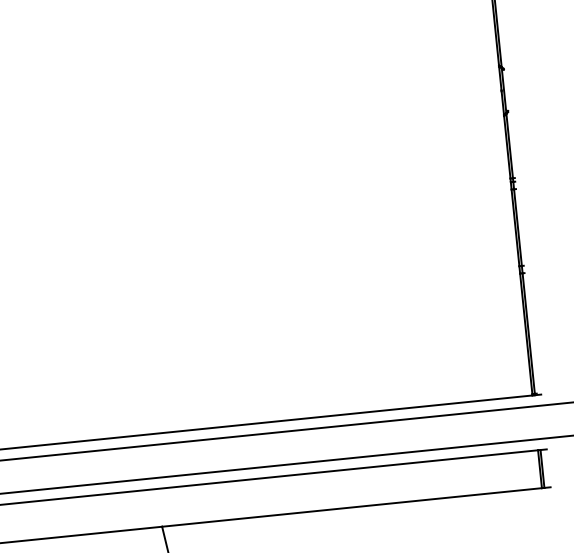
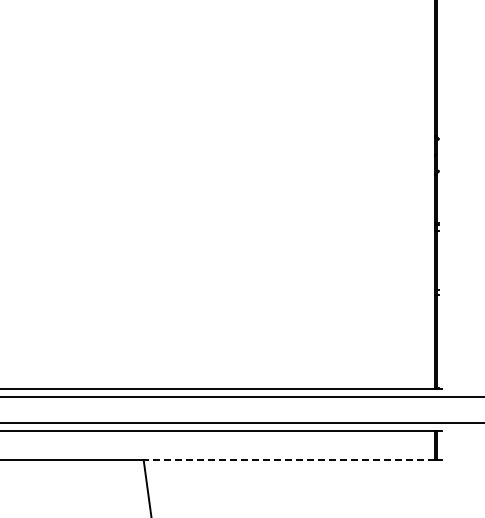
line: (352, 507) -> (289, 460), solid -> dashed

